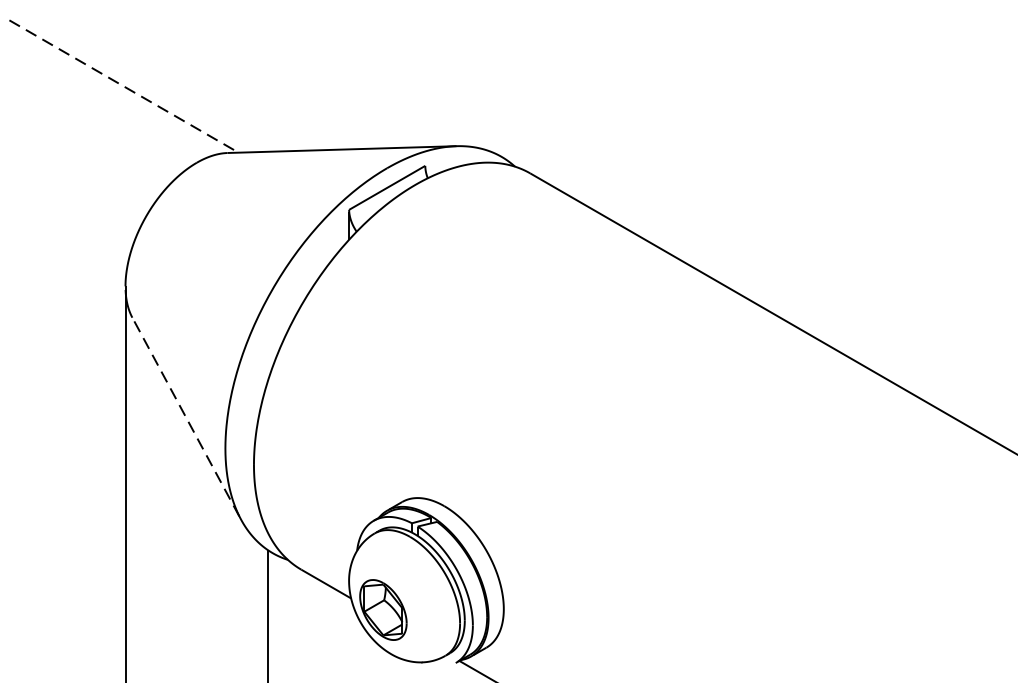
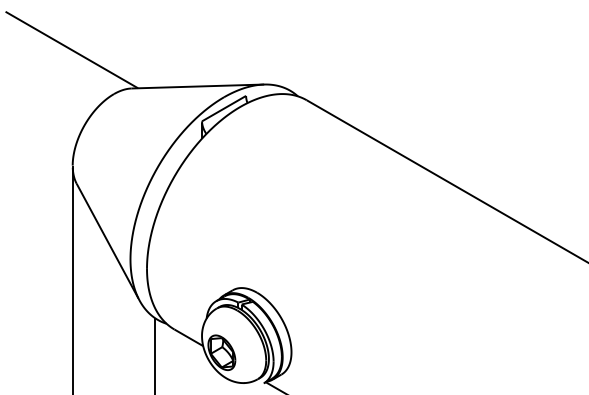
line: (123, 87) -> (71, 50), dashed -> solid
line: (185, 415) -> (107, 240), dashed -> solid

